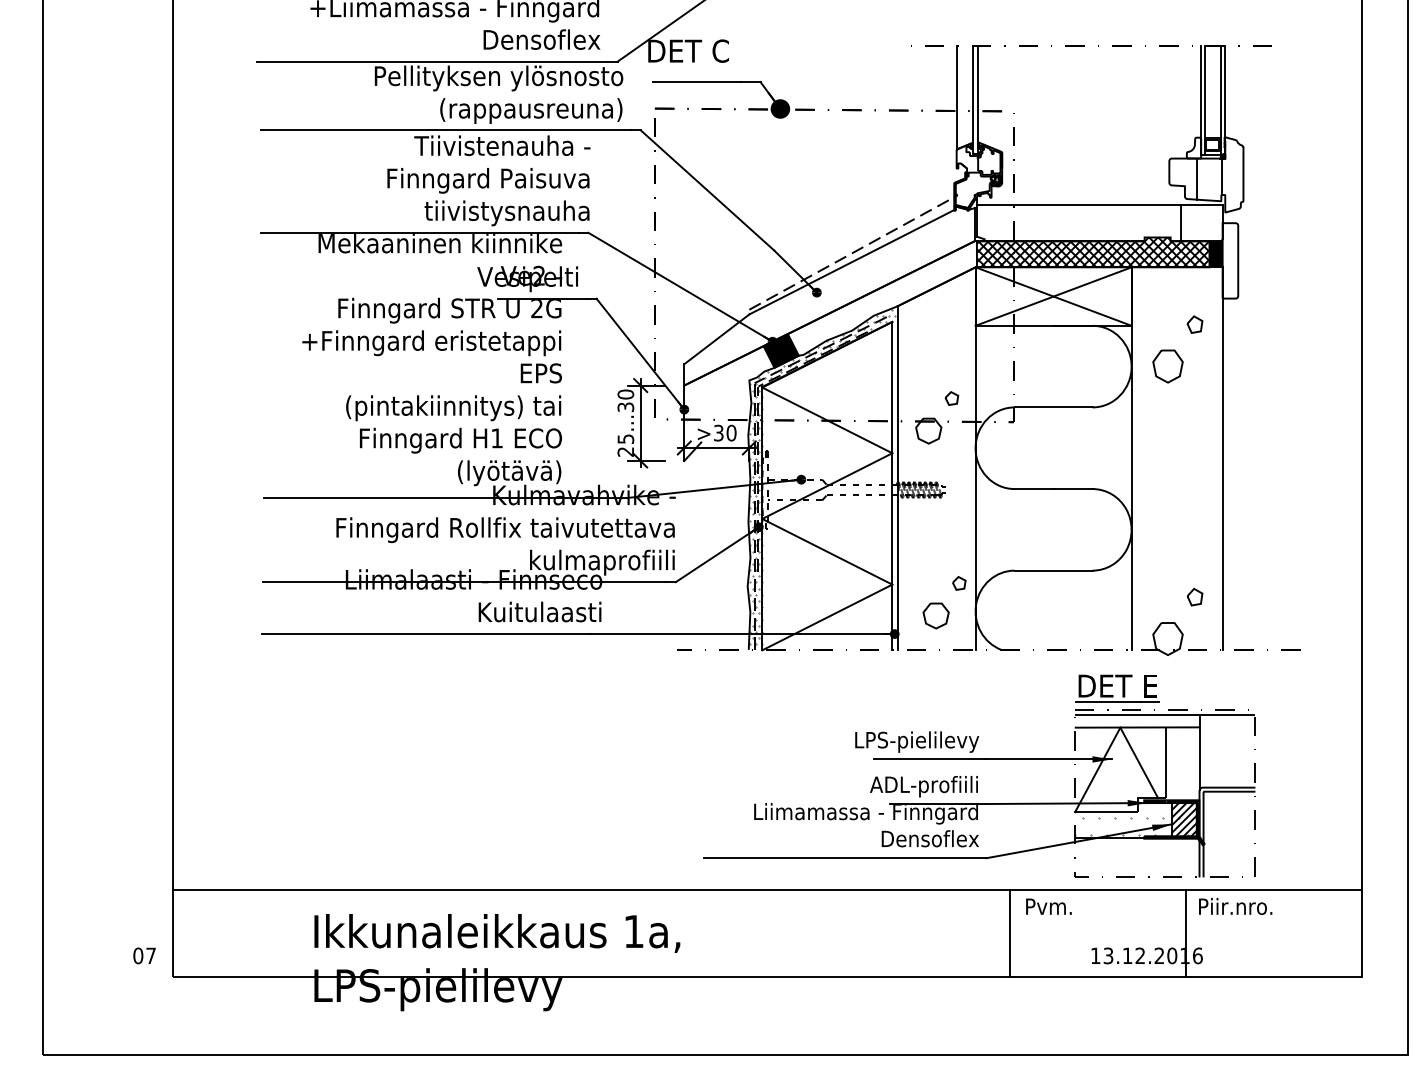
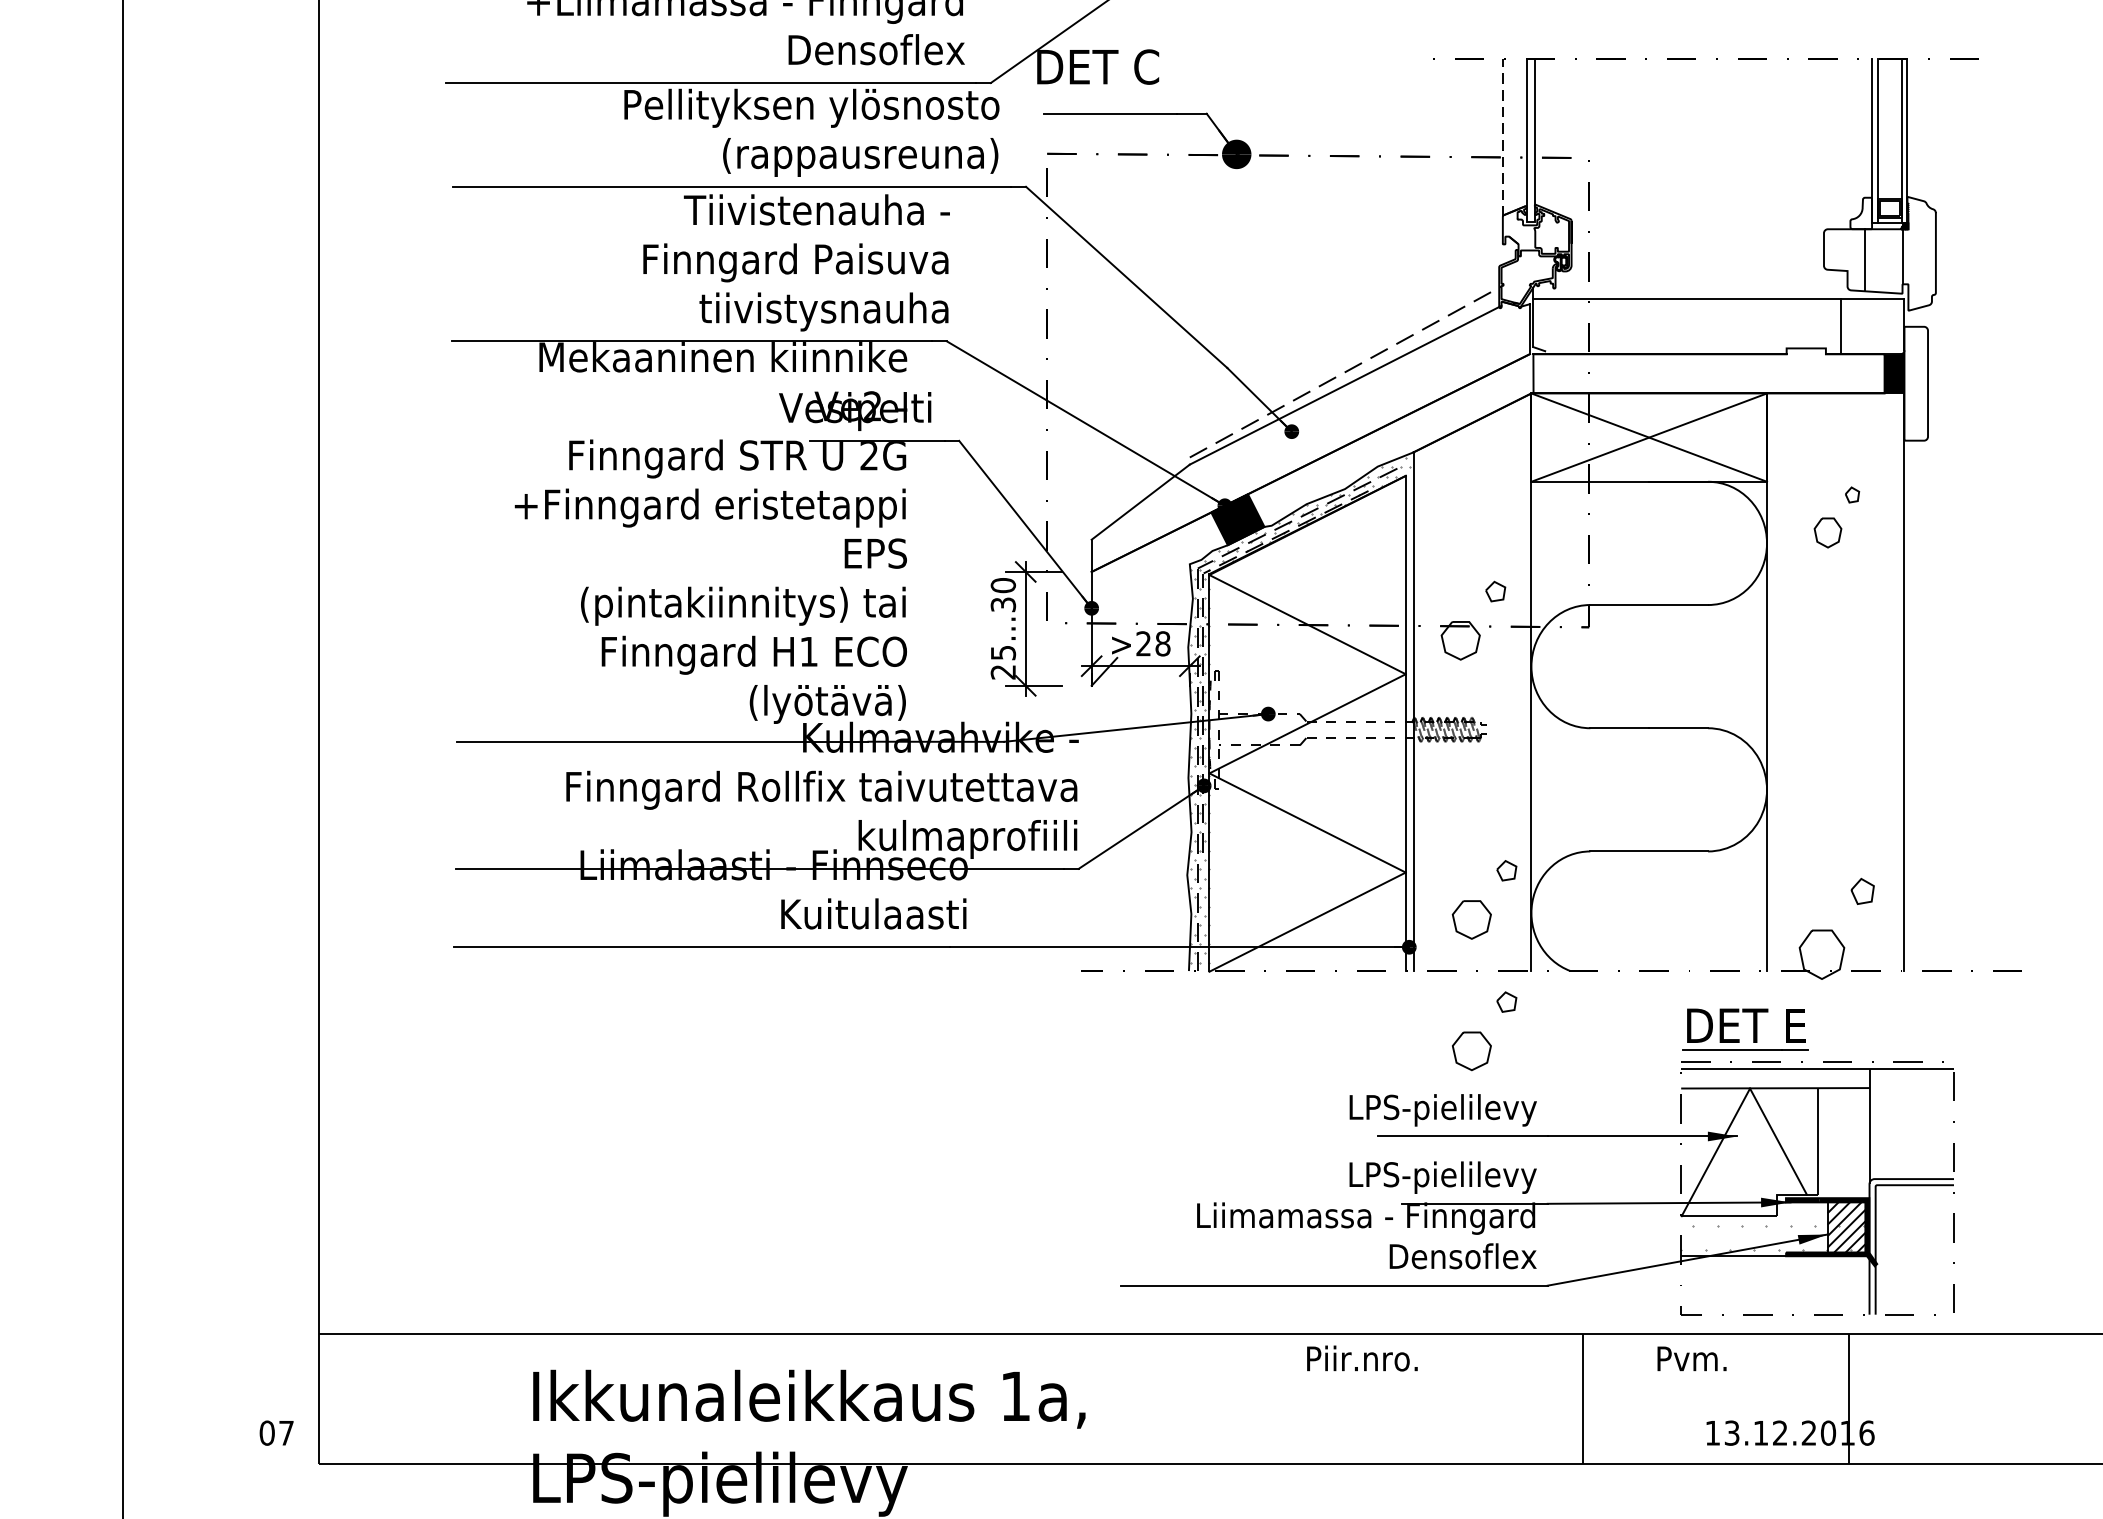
line: (956, 97) -> (1502, 137), solid -> dashed
hatch: (1092, 252) -> (1707, 371), removed
part: (1177, 349) -> (1836, 517), size x0.6
text: (725, 433) -> (1153, 644), >30 -> >28
part: (944, 689) -> (1484, 1030), added
text: (916, 786) -> (1442, 1177), ADL-profiili -> LPS-pielilevy
text: (1048, 906) -> (1691, 1358), moved
text: (1235, 906) -> (1362, 1358), moved

